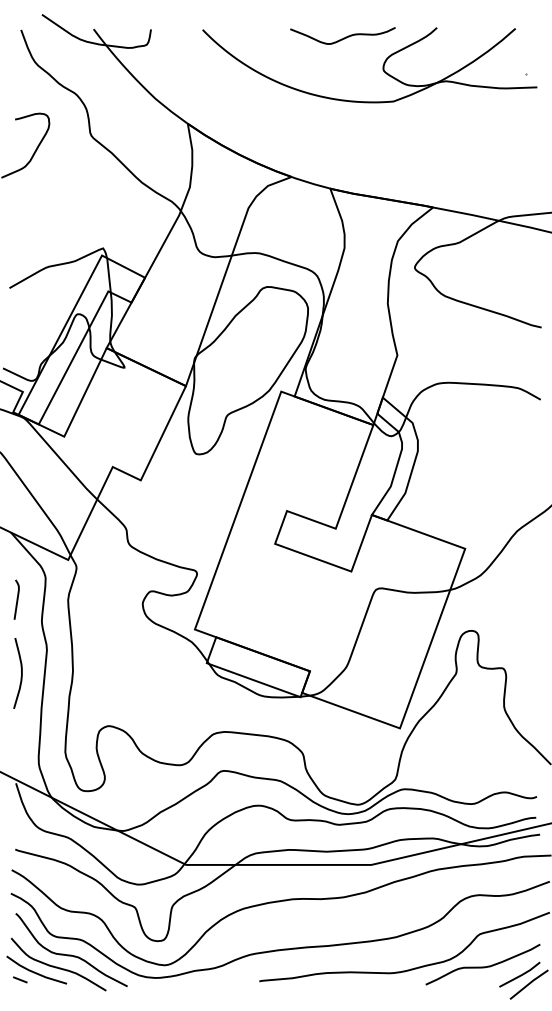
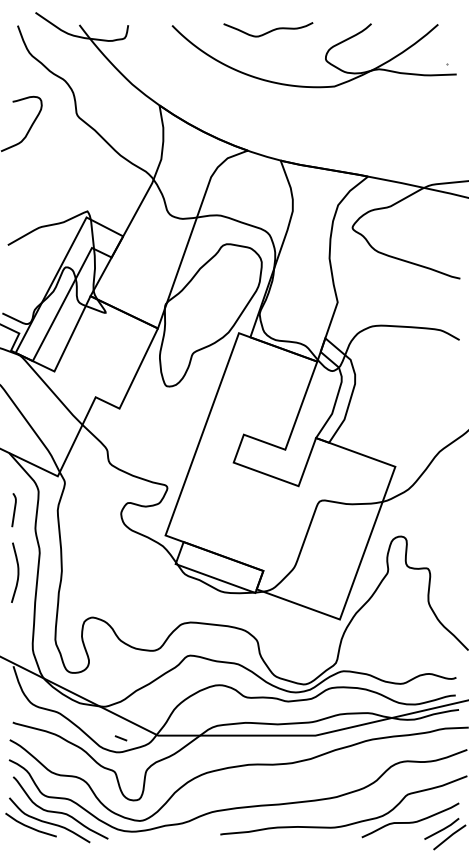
curve: (344, 36) -> (269, 30), moved
line: (19, 980) -> (120, 738), moved

